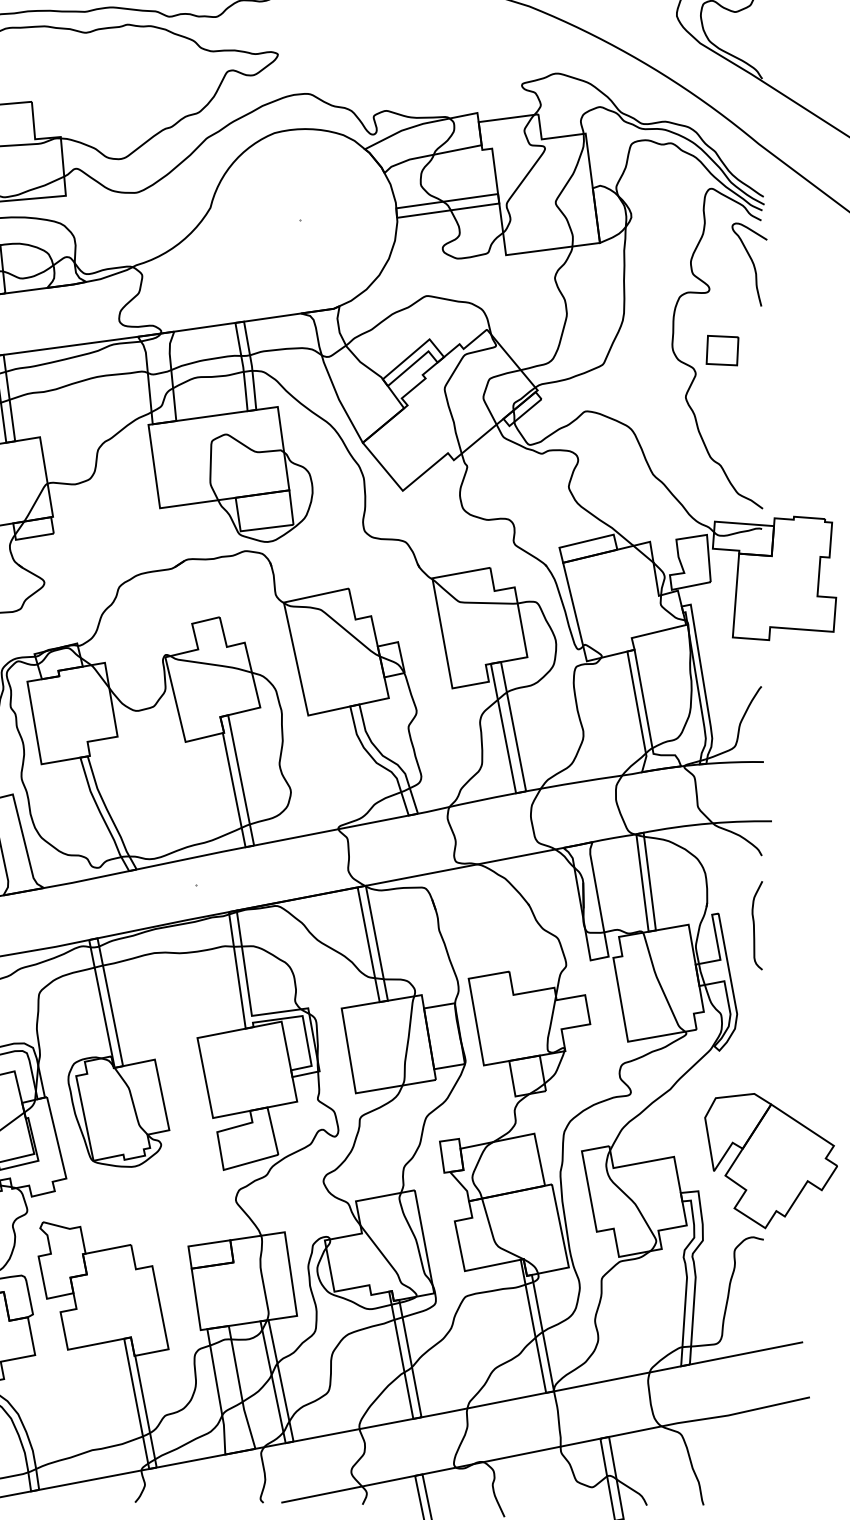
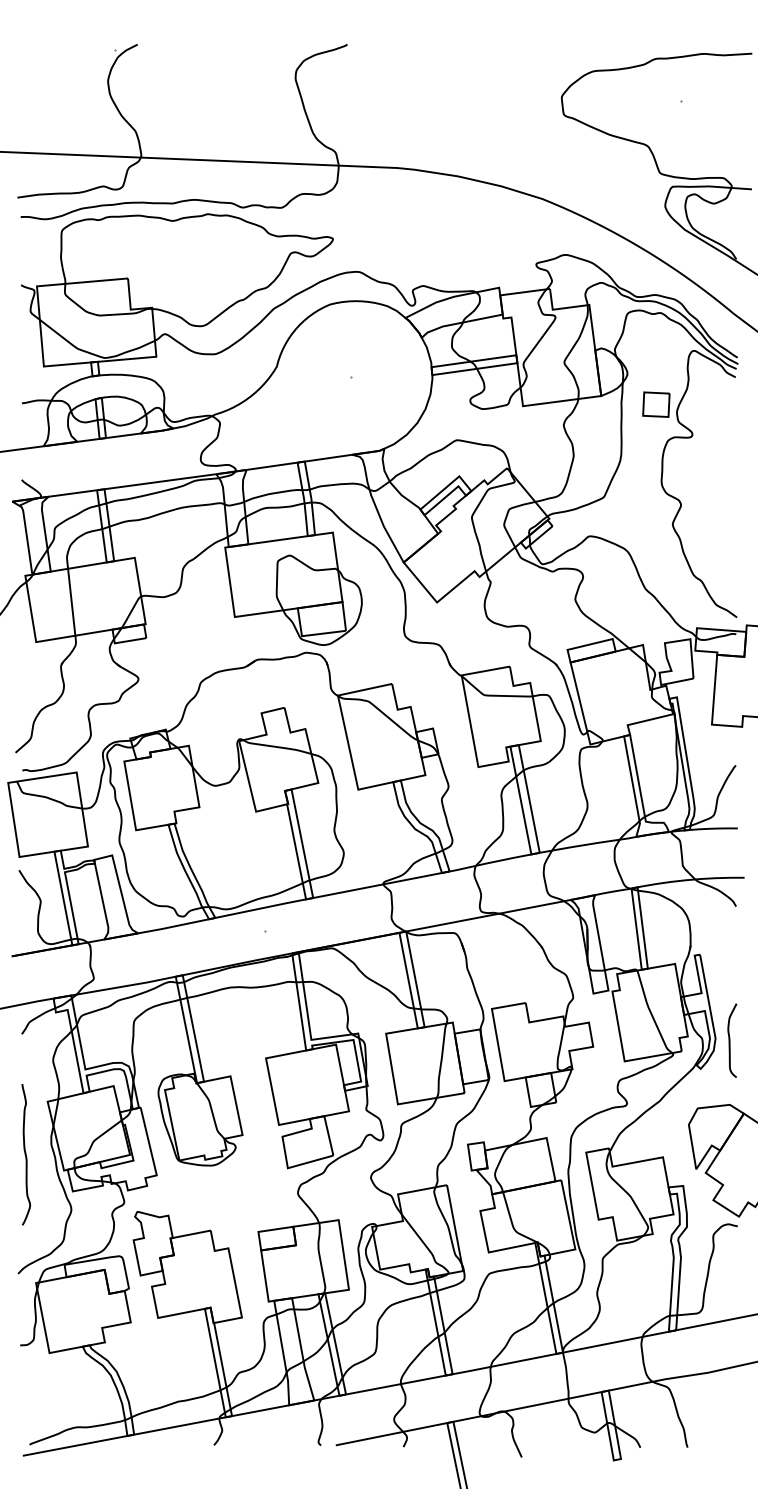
curve: (751, 262) -> (727, 412), removed
part: (722, 350) -> (656, 404), moved
curve: (755, 925) -> (730, 1040), moved

